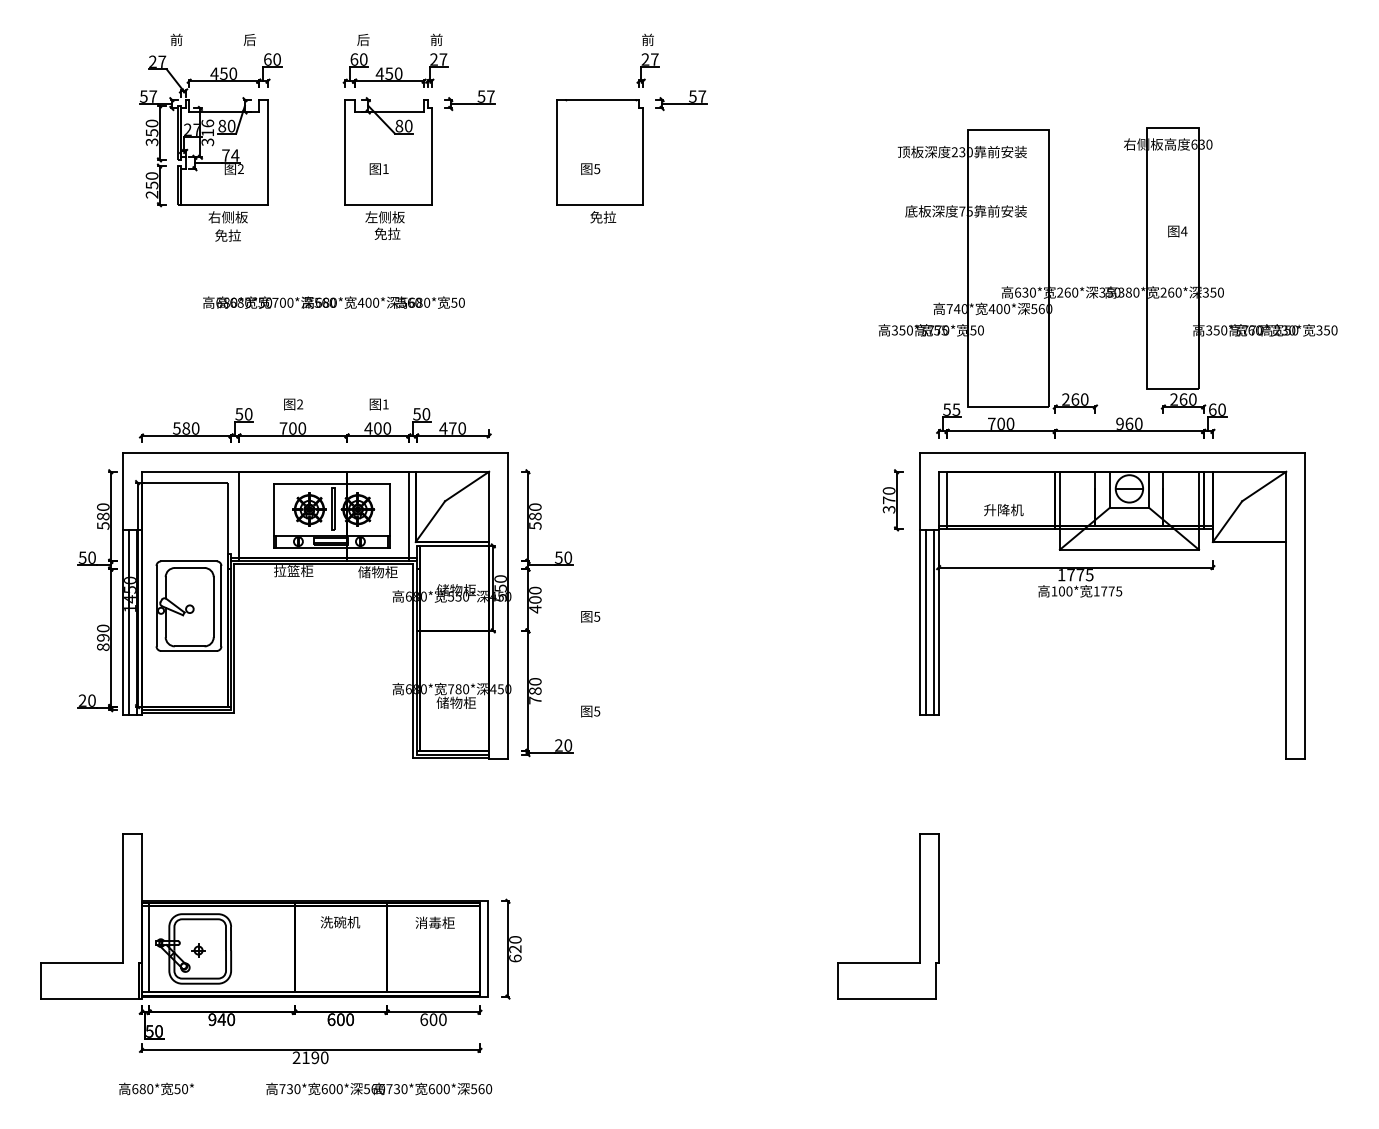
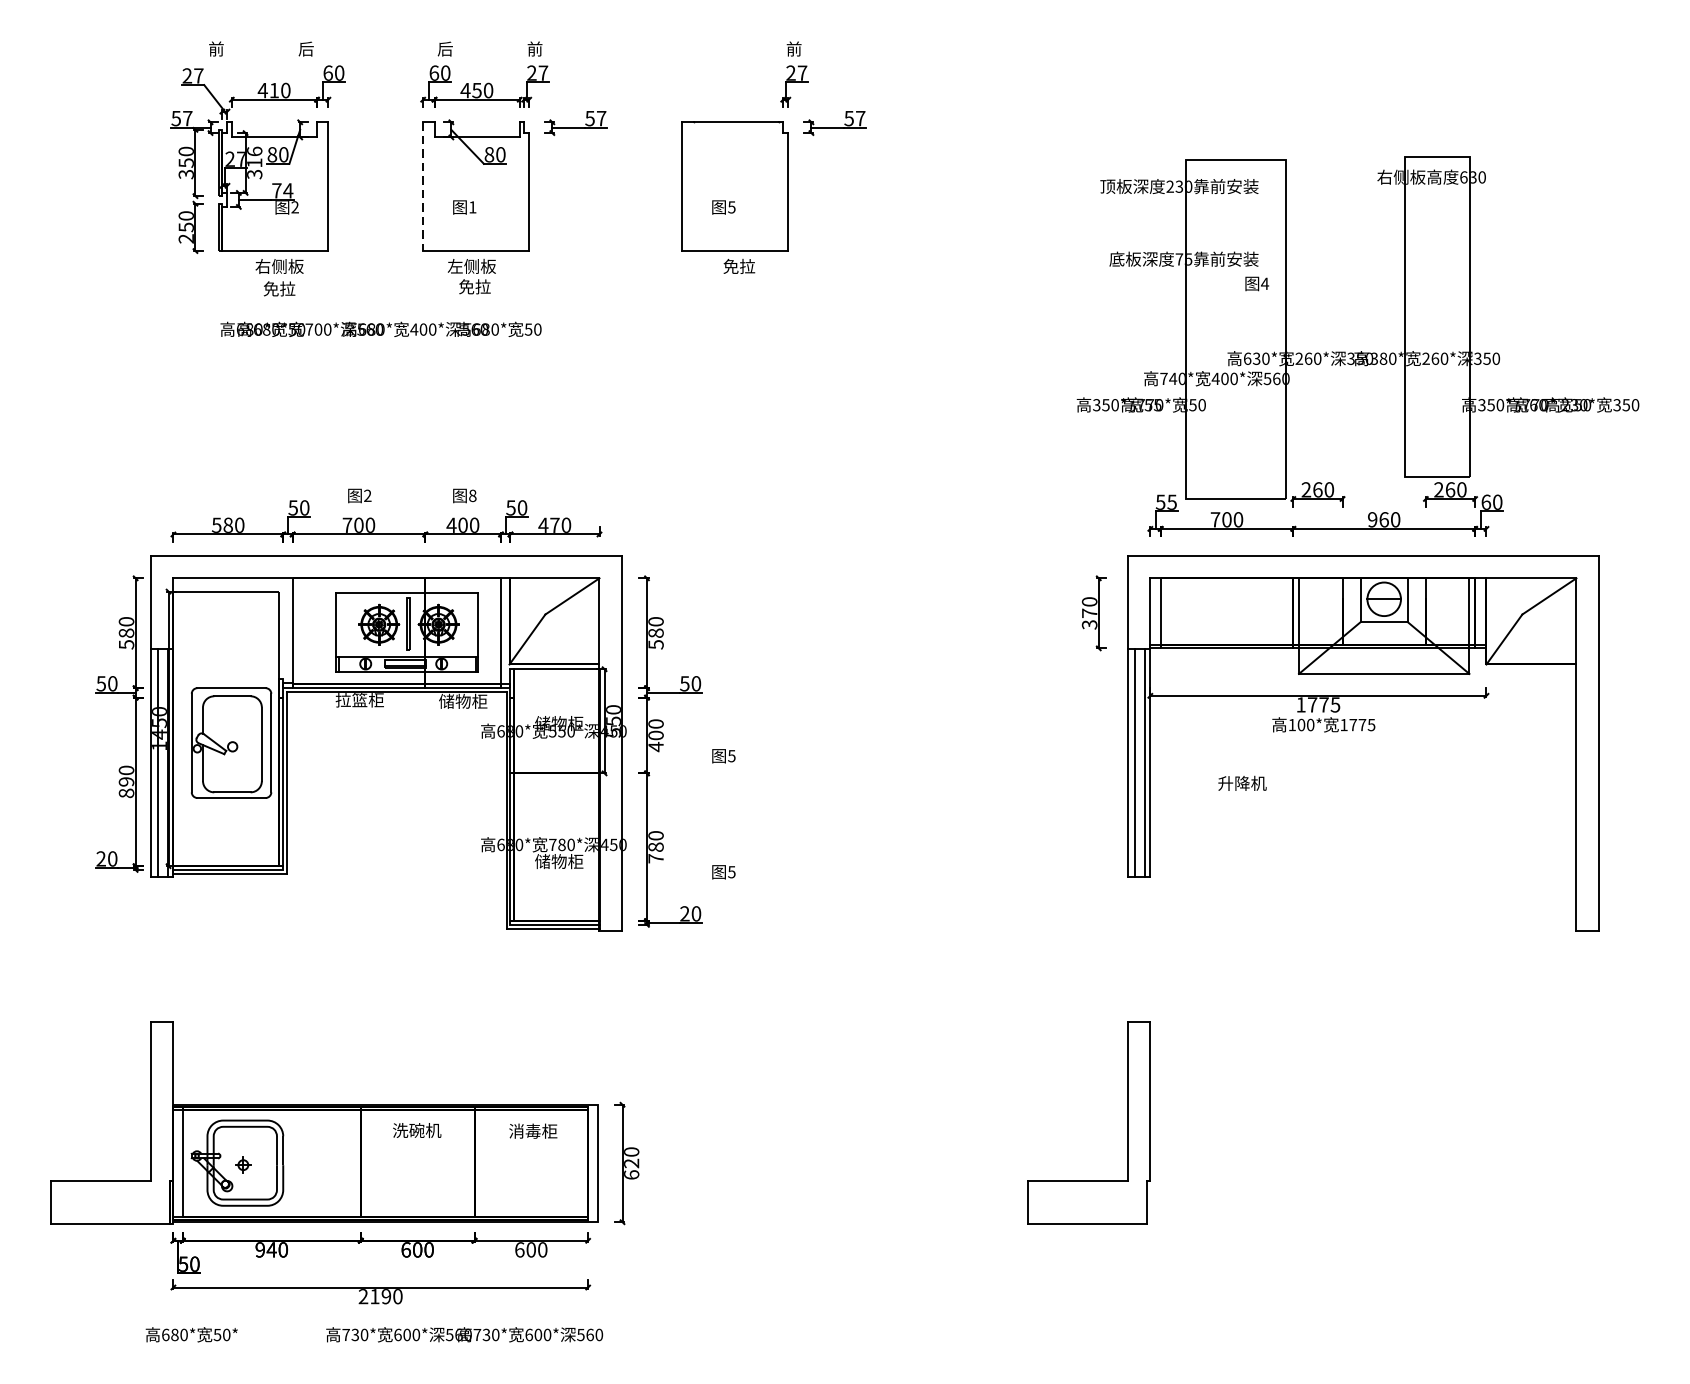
text: (223, 73) -> (273, 90), 450 -> 410
line: (345, 152) -> (423, 187), solid -> dashed
text: (1177, 231) -> (1256, 283), moved
text: (333, 302) -> (380, 329), moved
text: (385, 404) -> (472, 495), 1 -> 8
text: (1003, 510) -> (1242, 783), moved

